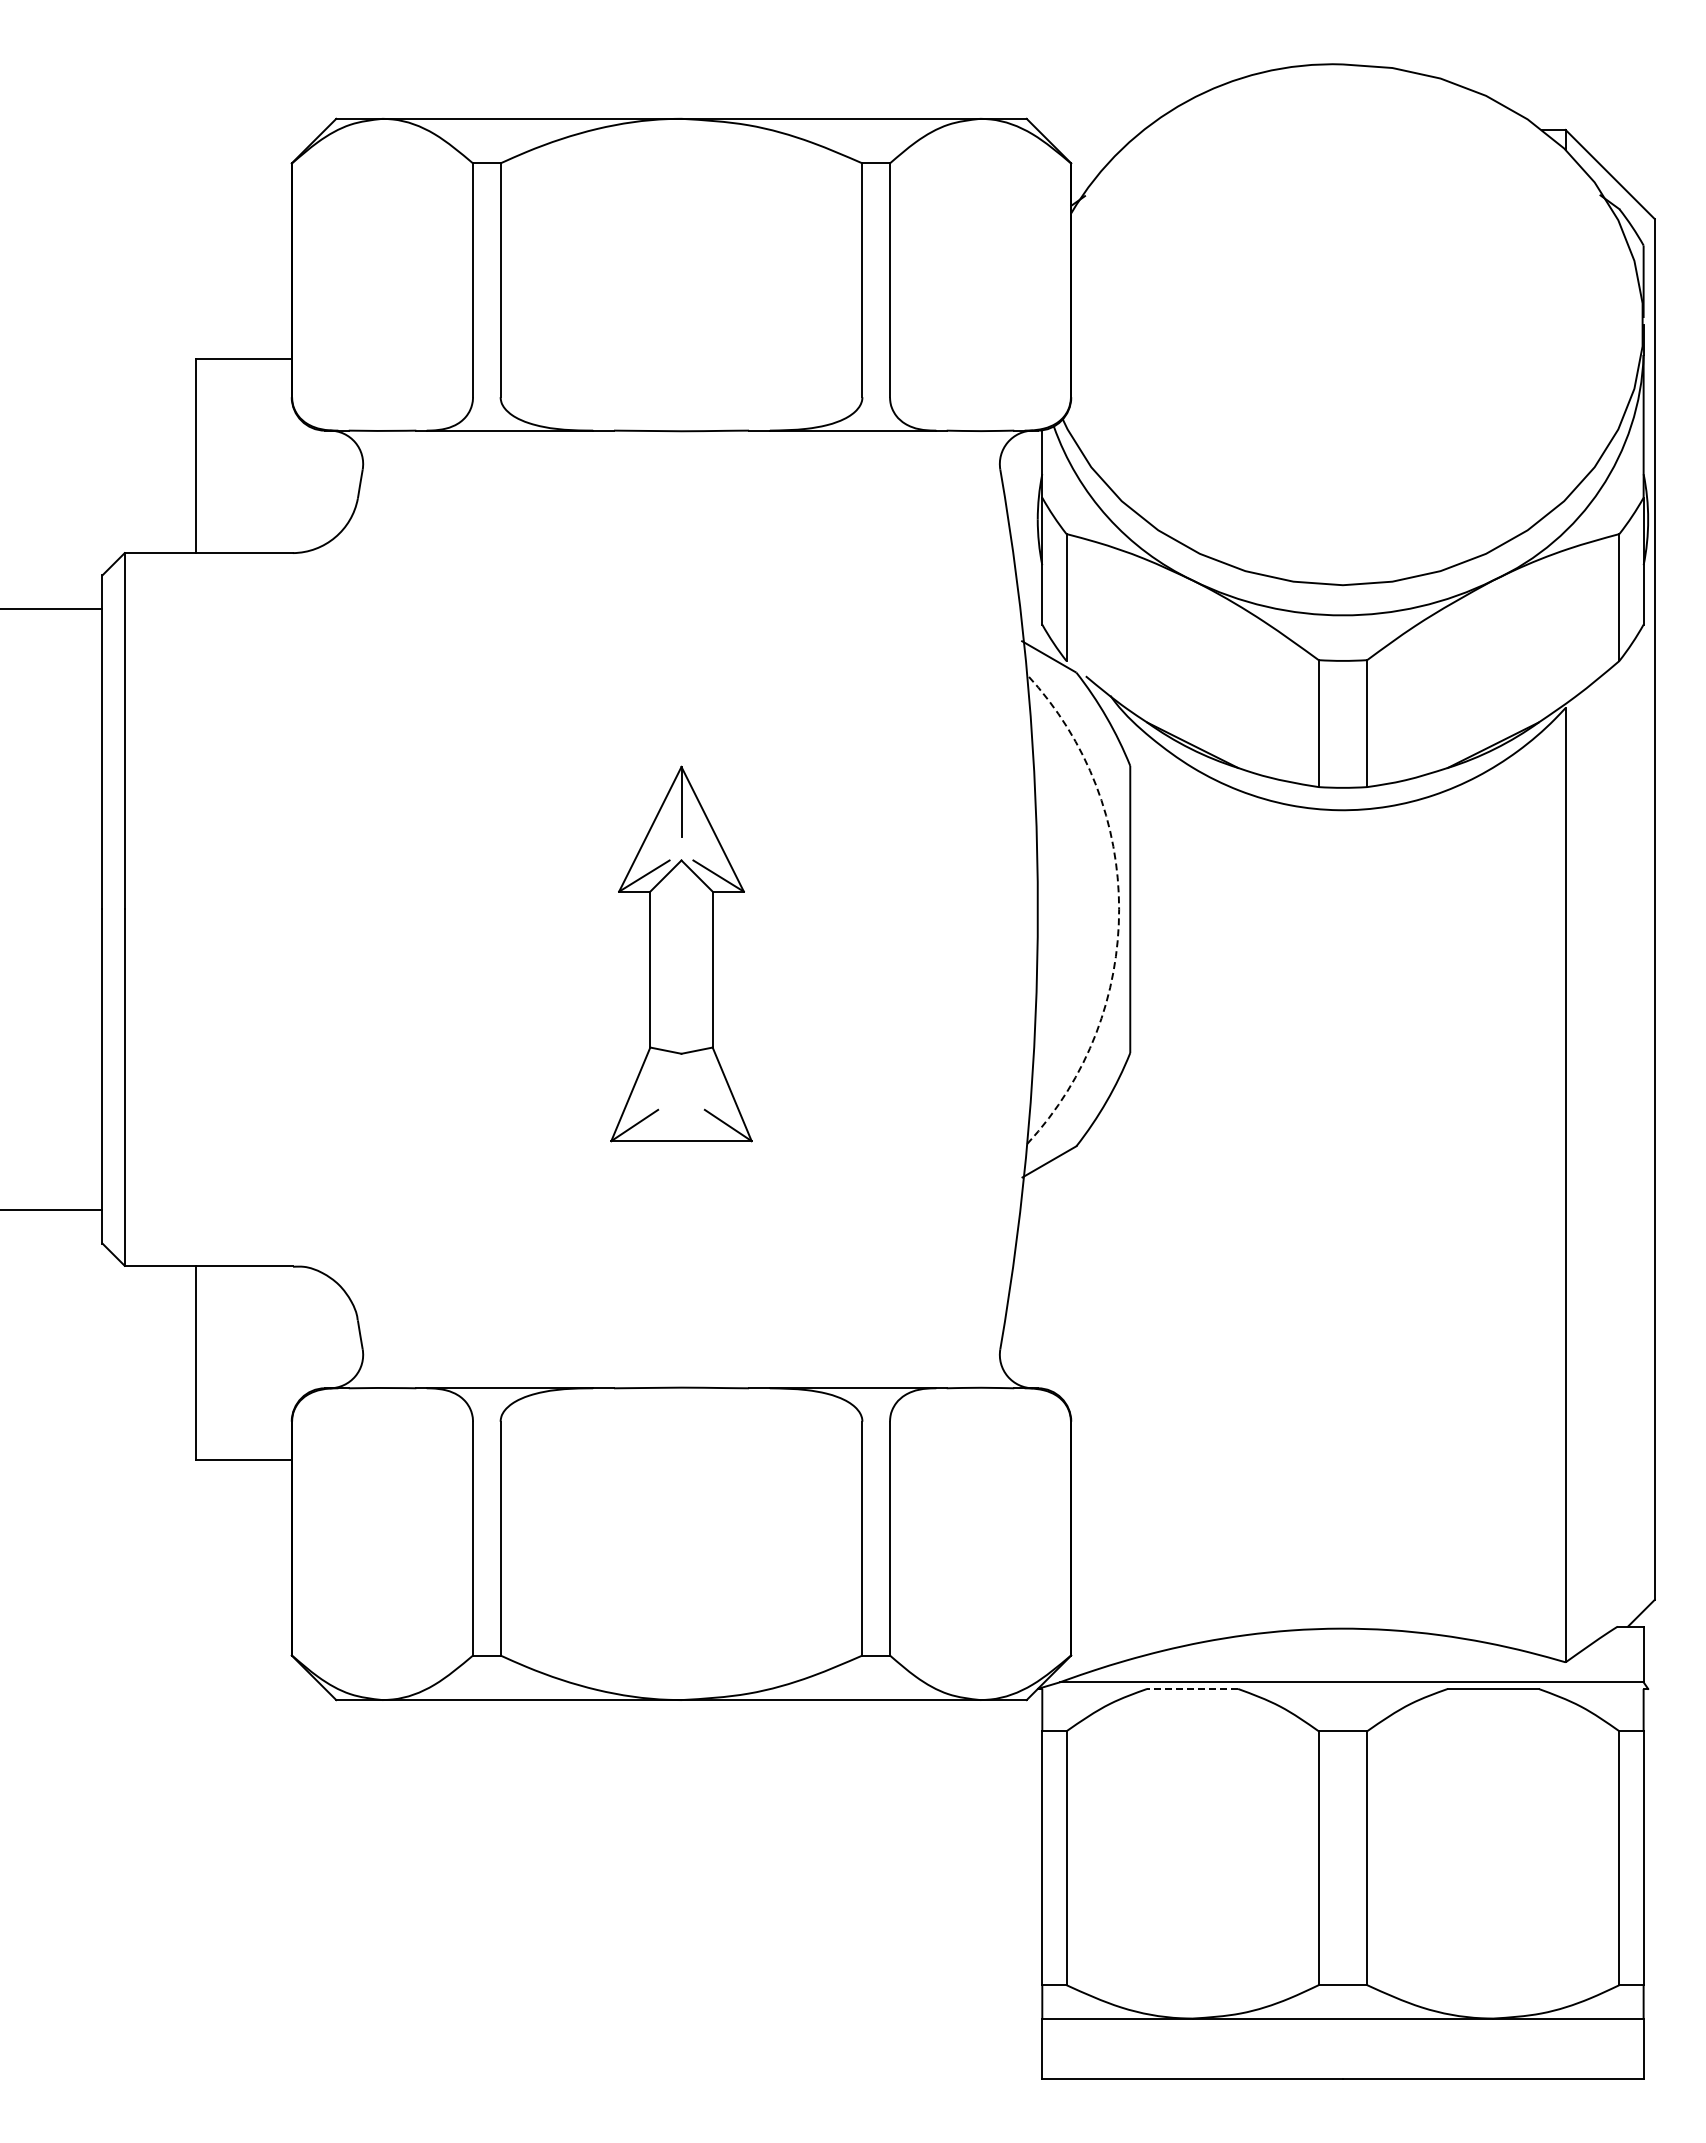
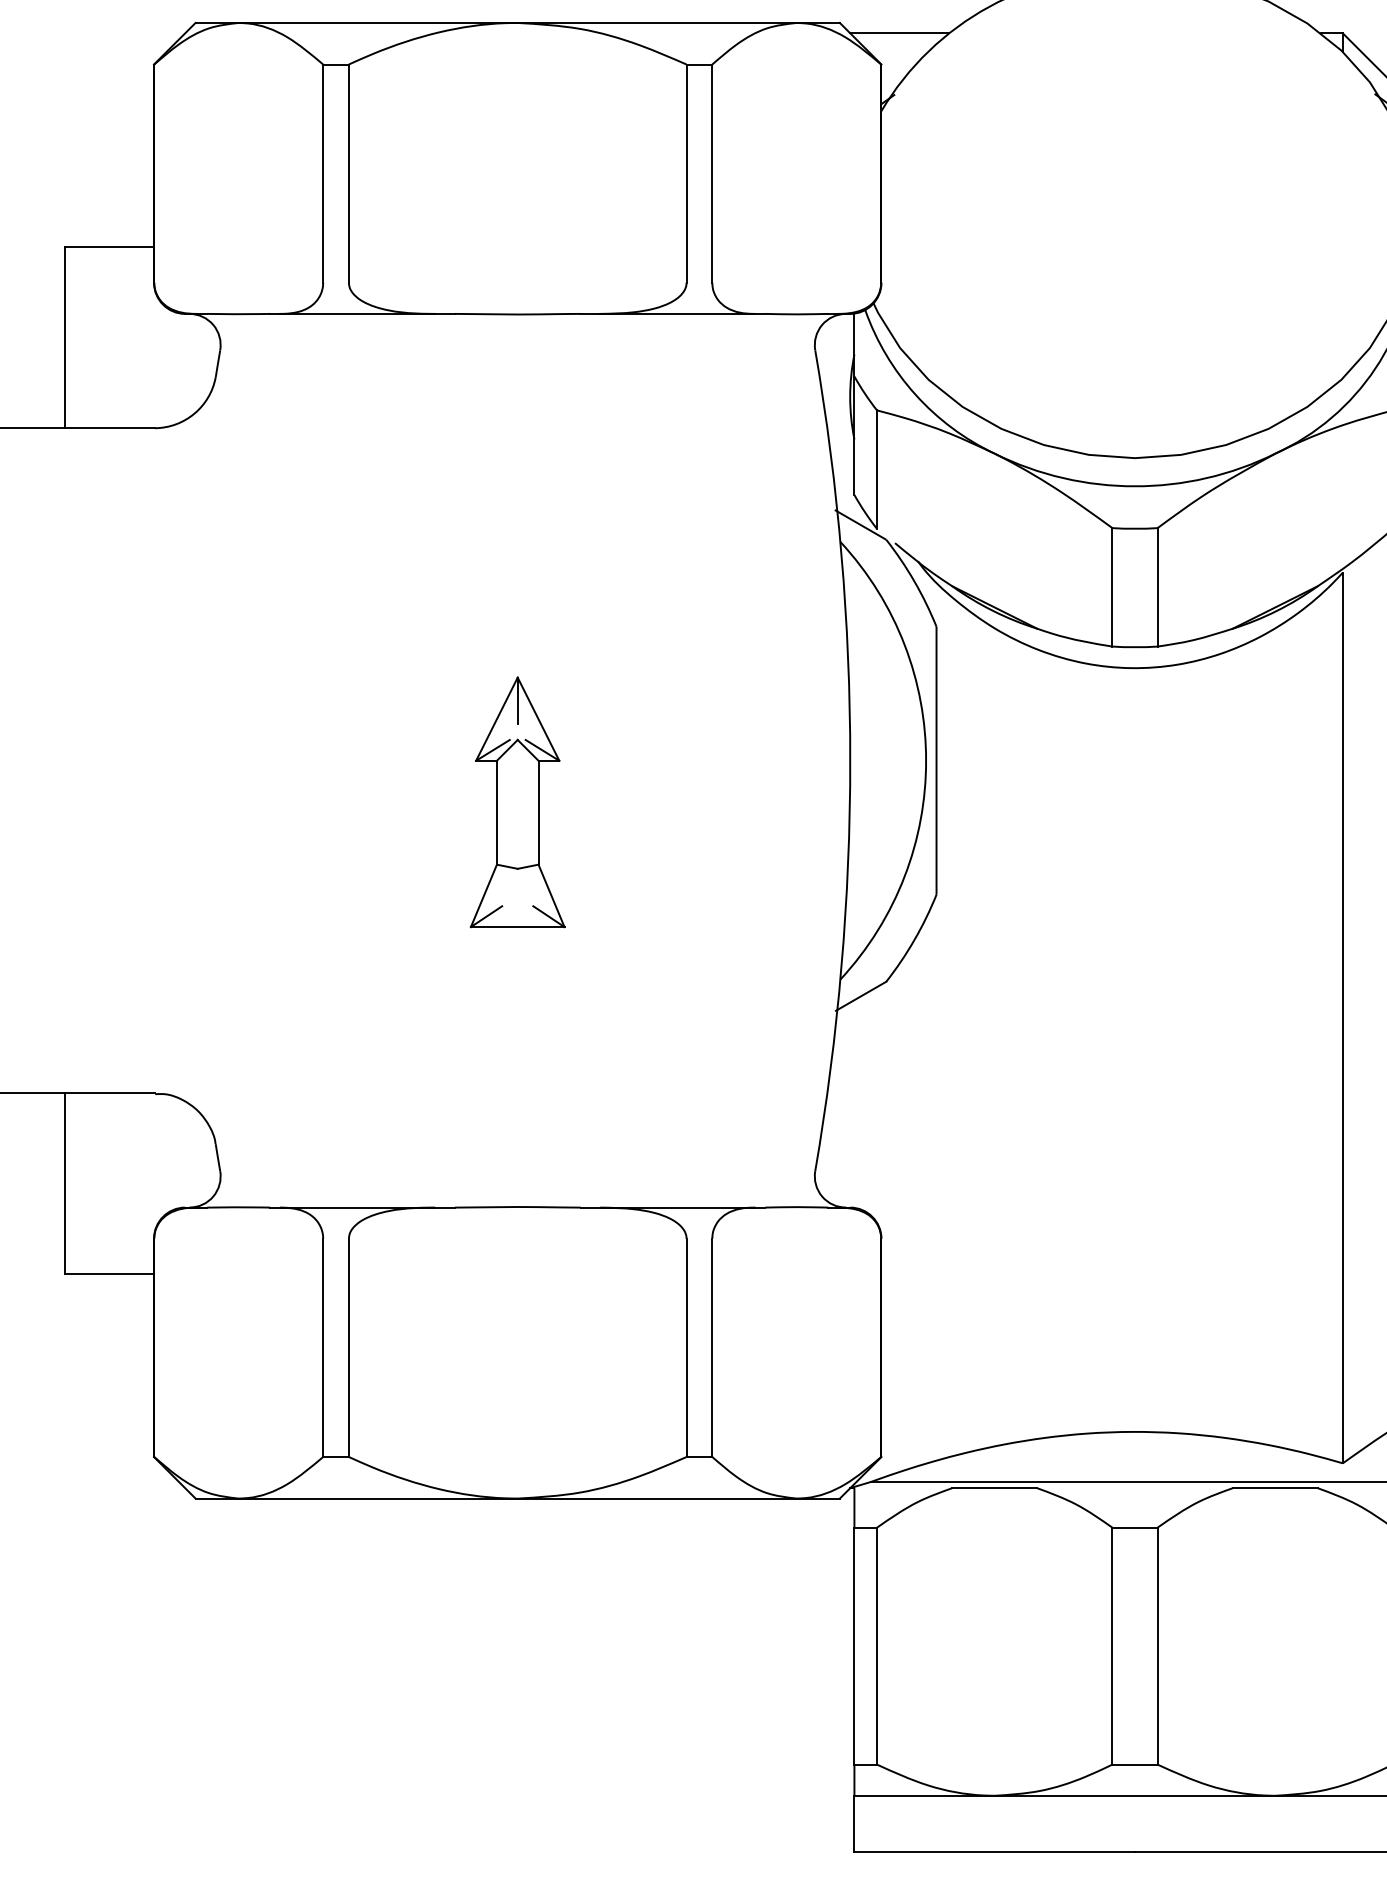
line: (1090, 129) -> (899, 32), added
arc: (1119, 909) -> (926, 760), dashed -> solid
part: (681, 953) -> (517, 801), size x0.71
line: (1192, 1688) -> (994, 1487), dashed -> solid

